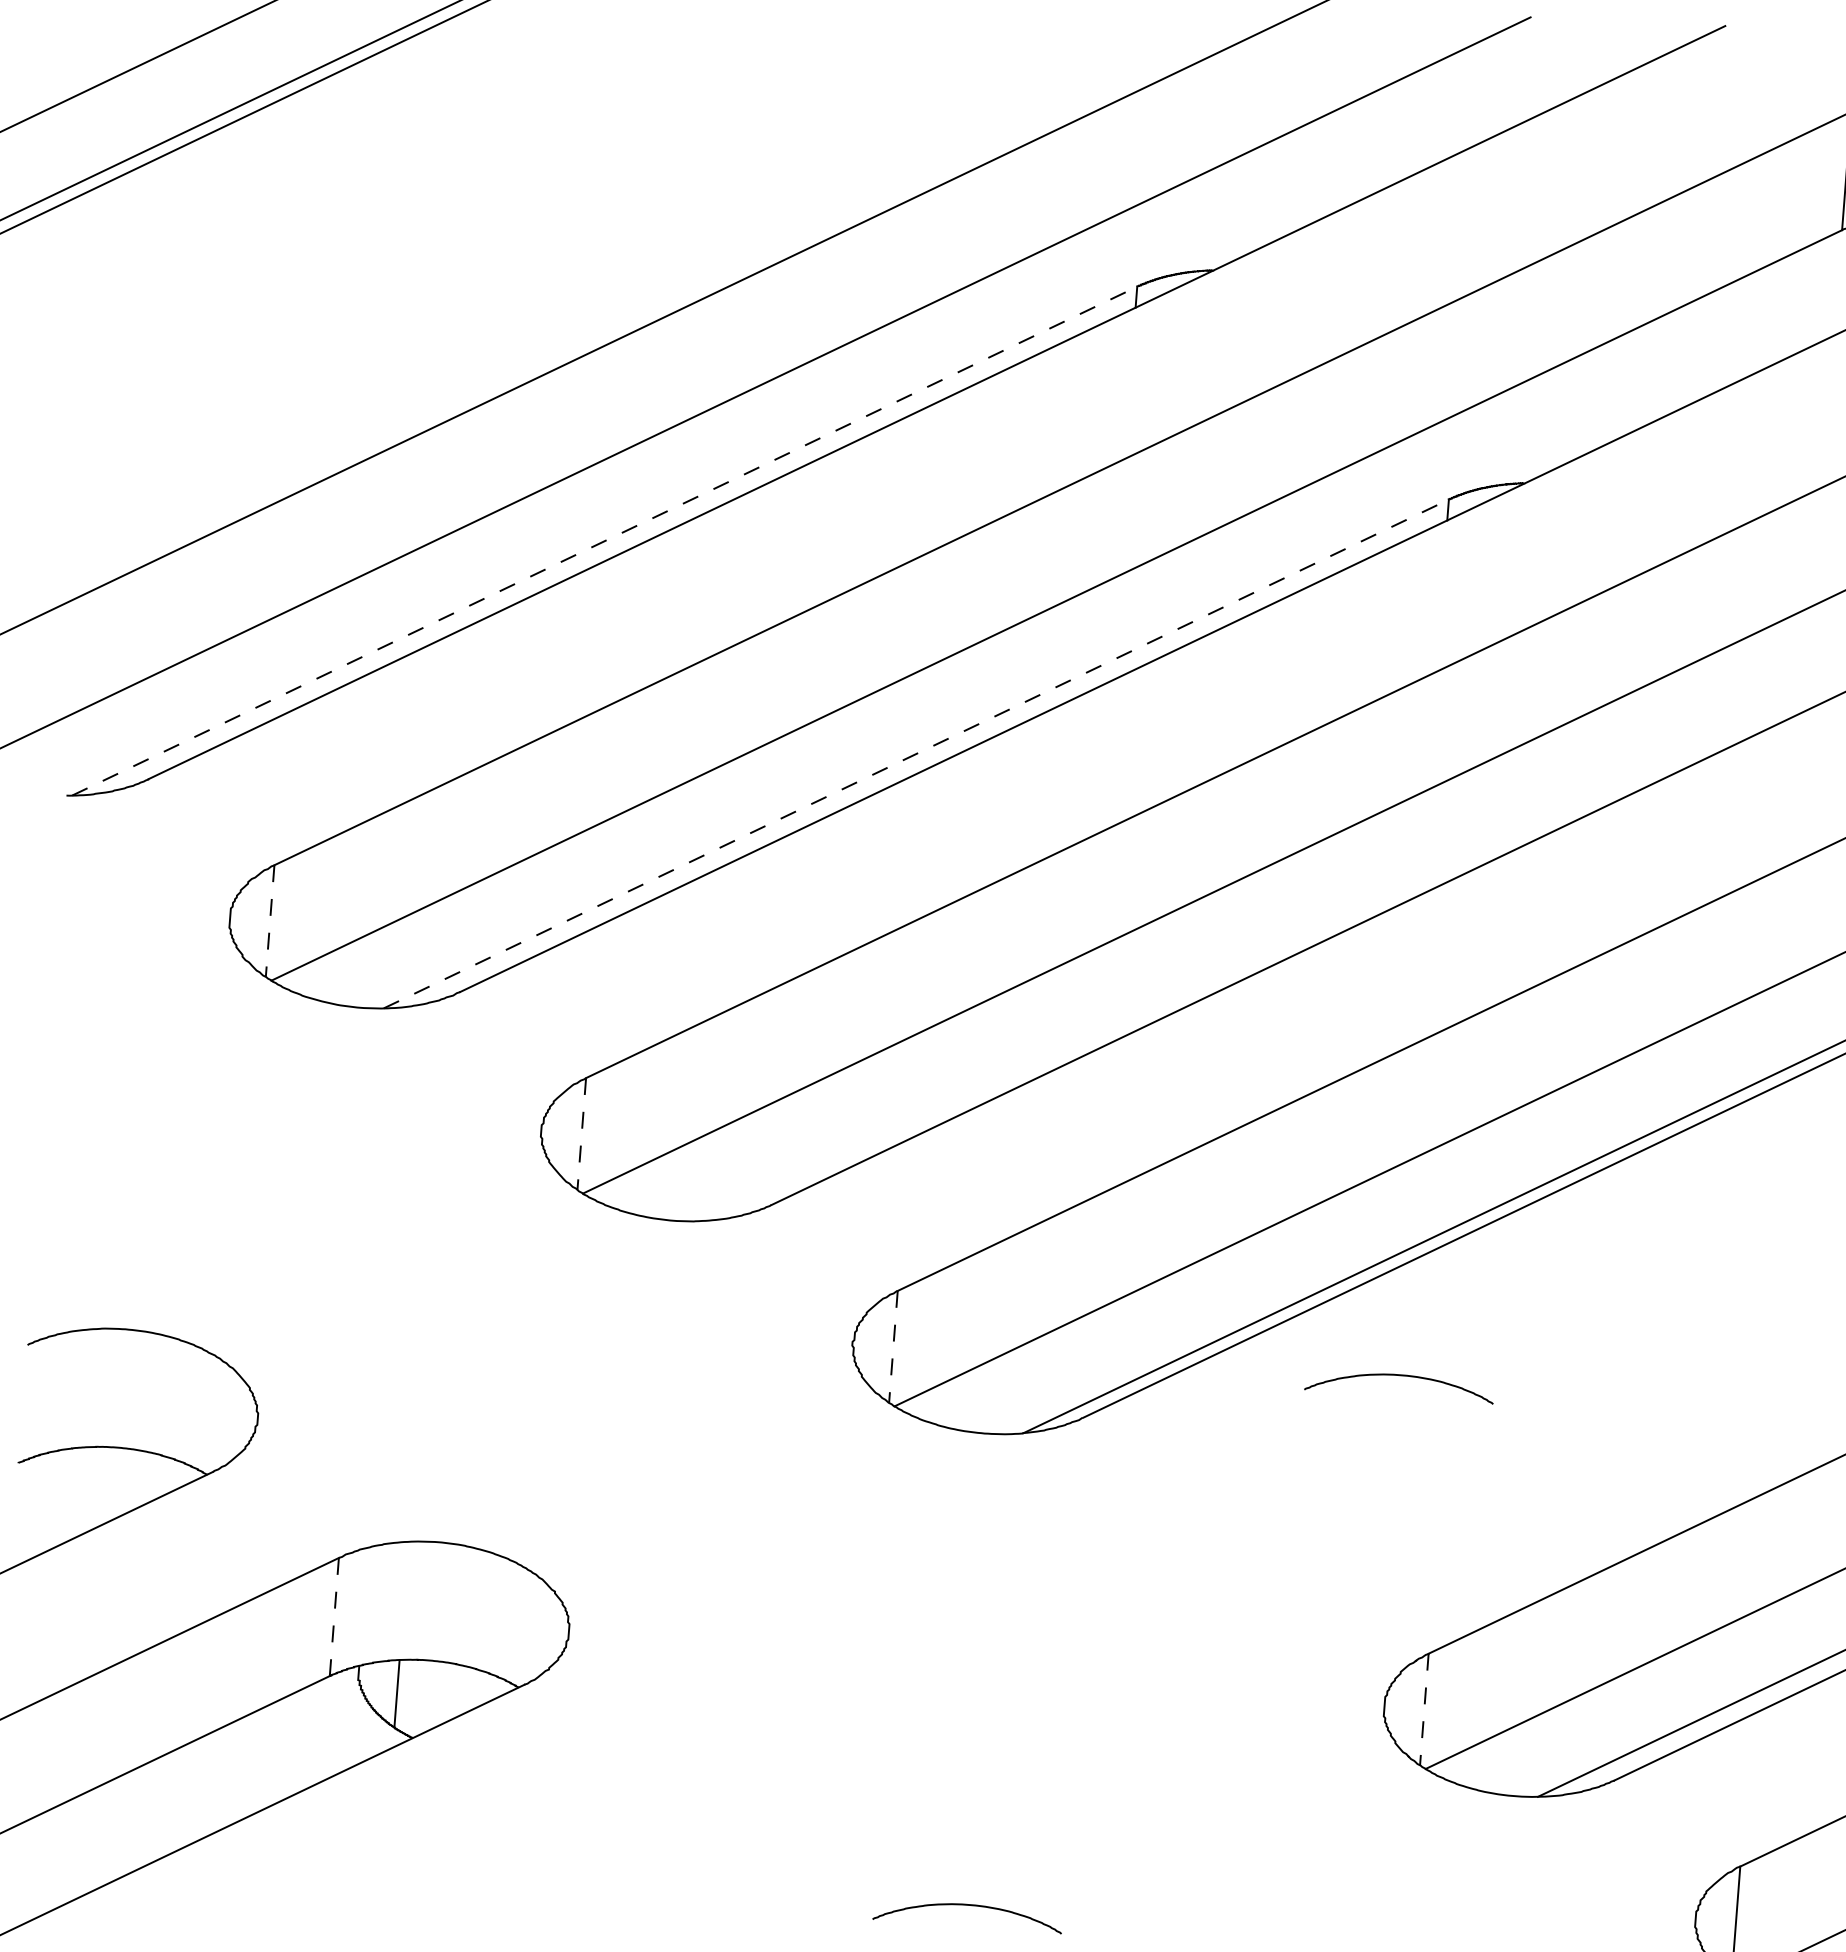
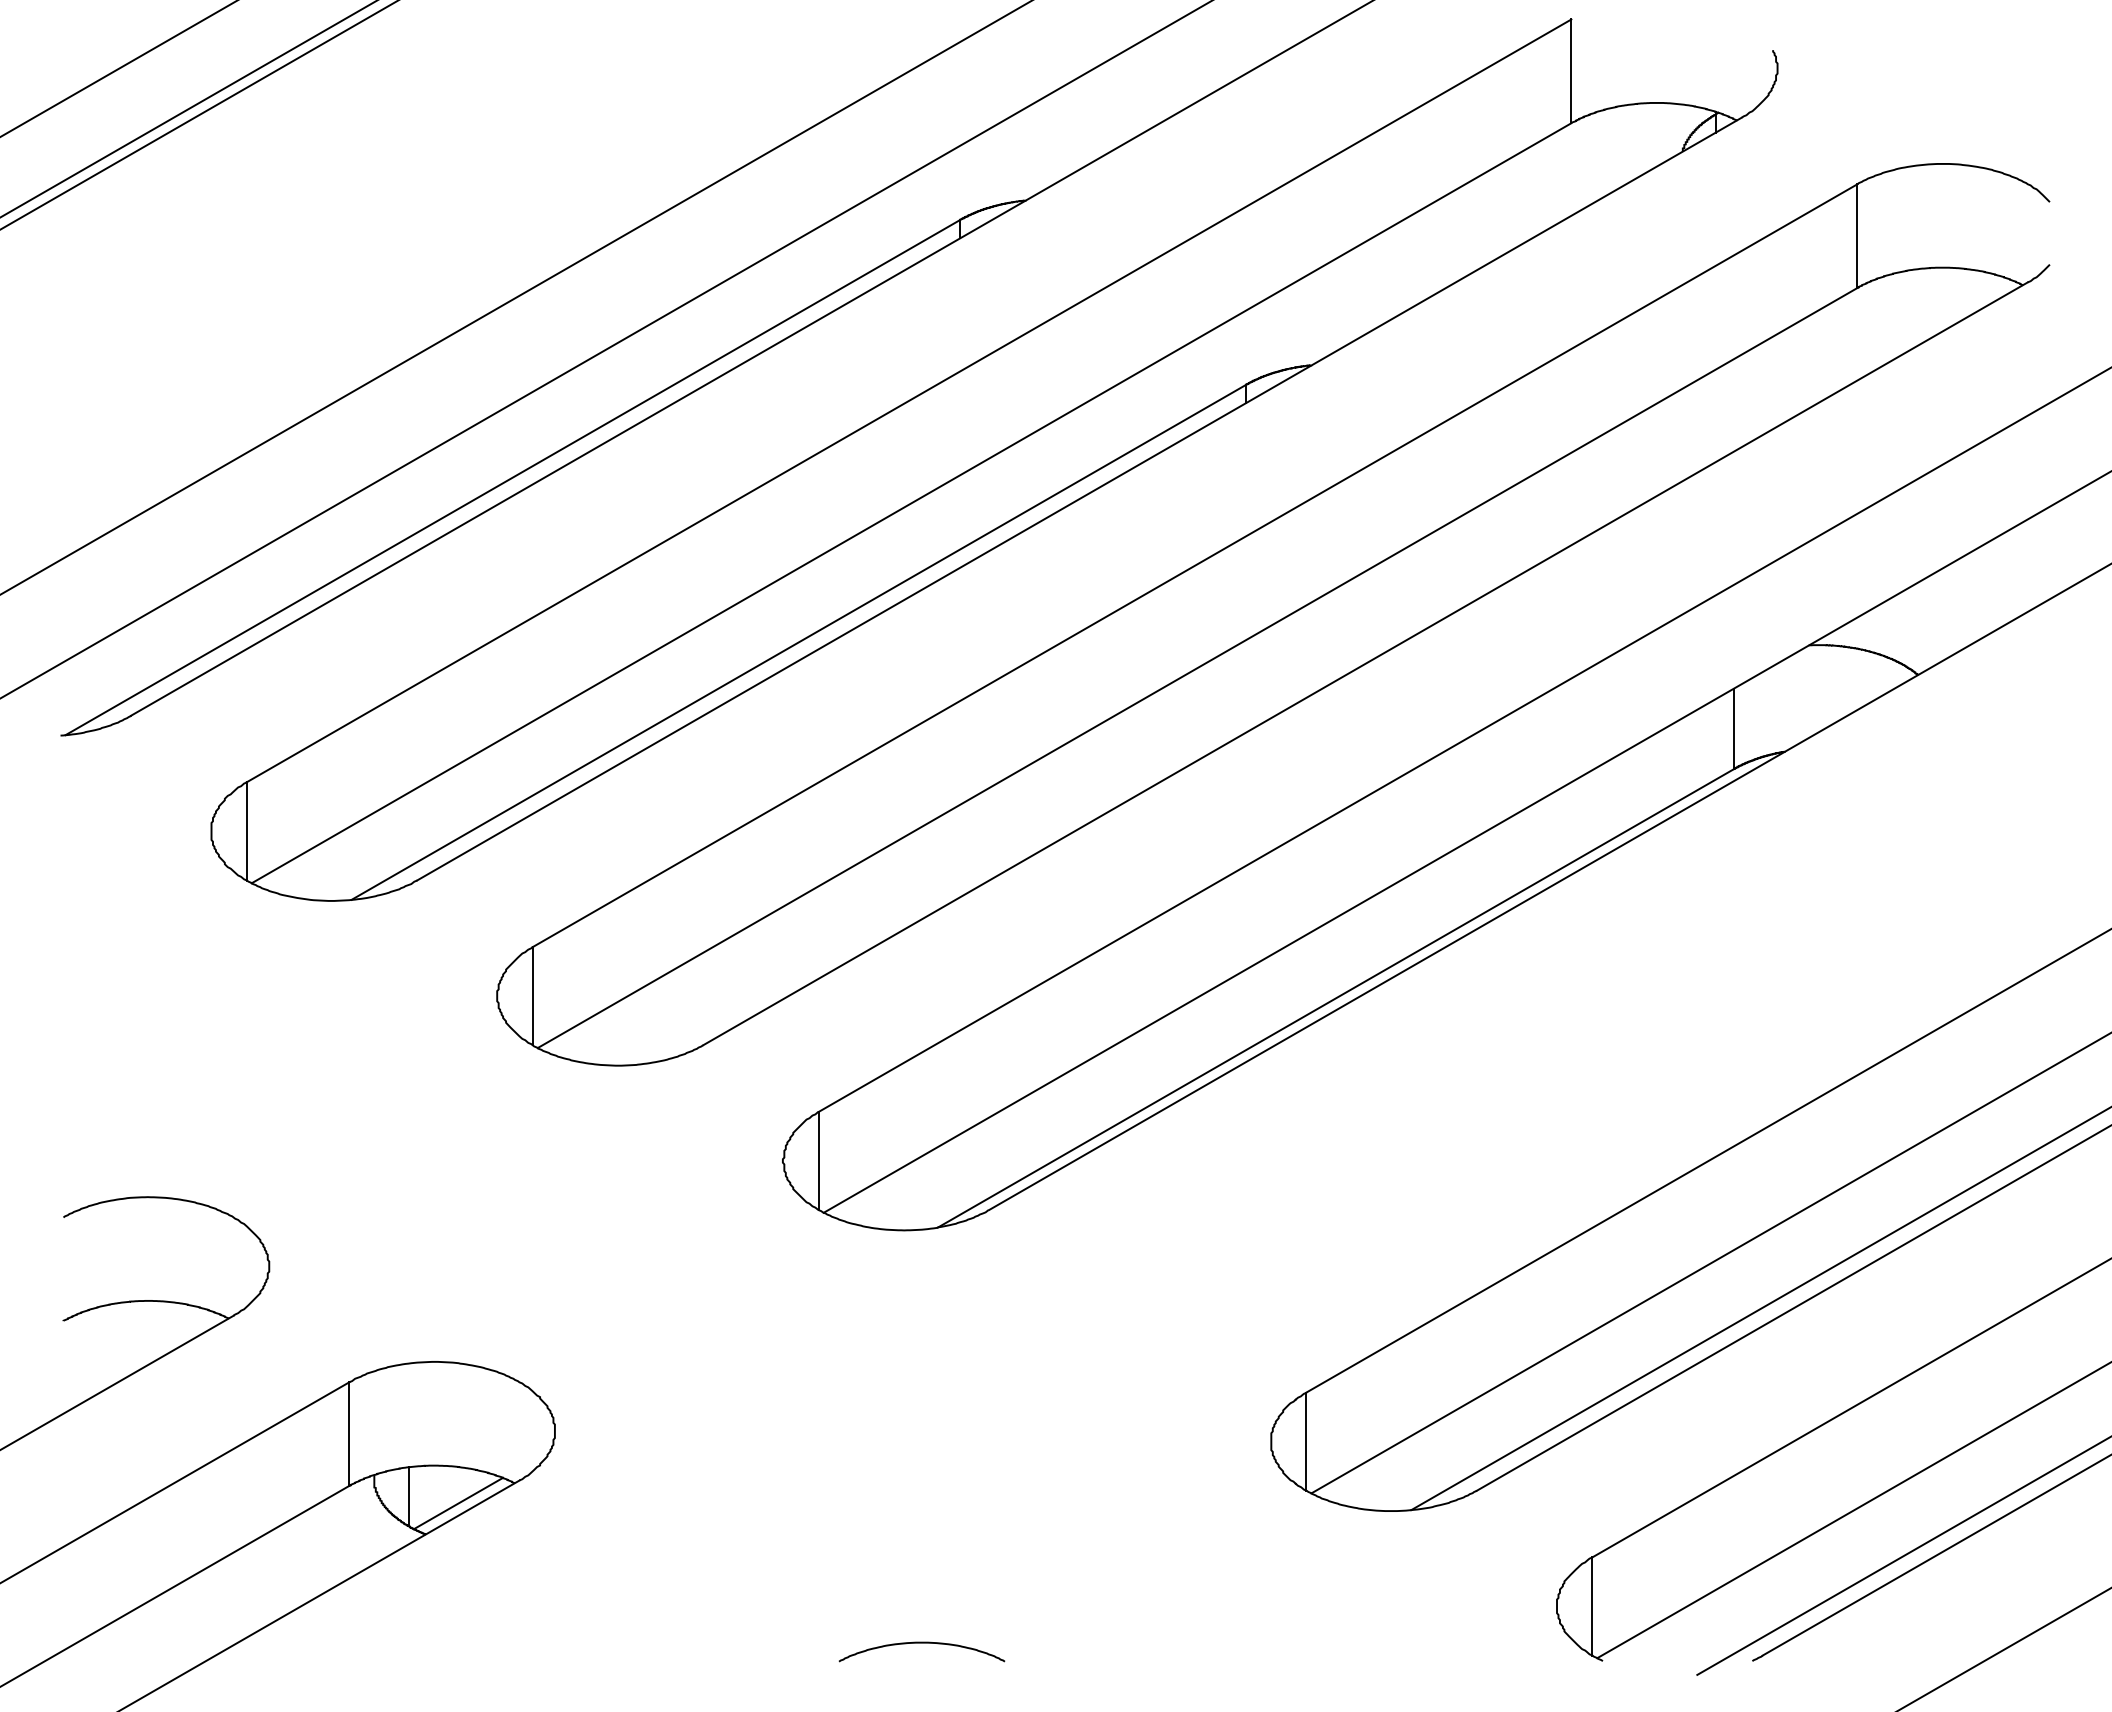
line: (605, 541) -> (513, 477), dashed -> solid
line: (916, 754) -> (799, 642), dashed -> solid
line: (270, 921) -> (246, 831), dashed -> solid
line: (581, 1134) -> (532, 996), dashed -> solid
line: (893, 1347) -> (818, 1161), dashed -> solid
curve: (1399, 1376) -> (1262, 1152), removed
line: (334, 1617) -> (349, 1434), dashed -> solid
line: (452, 1705) -> (458, 1503), added
line: (1424, 1710) -> (1306, 1442), dashed -> solid

